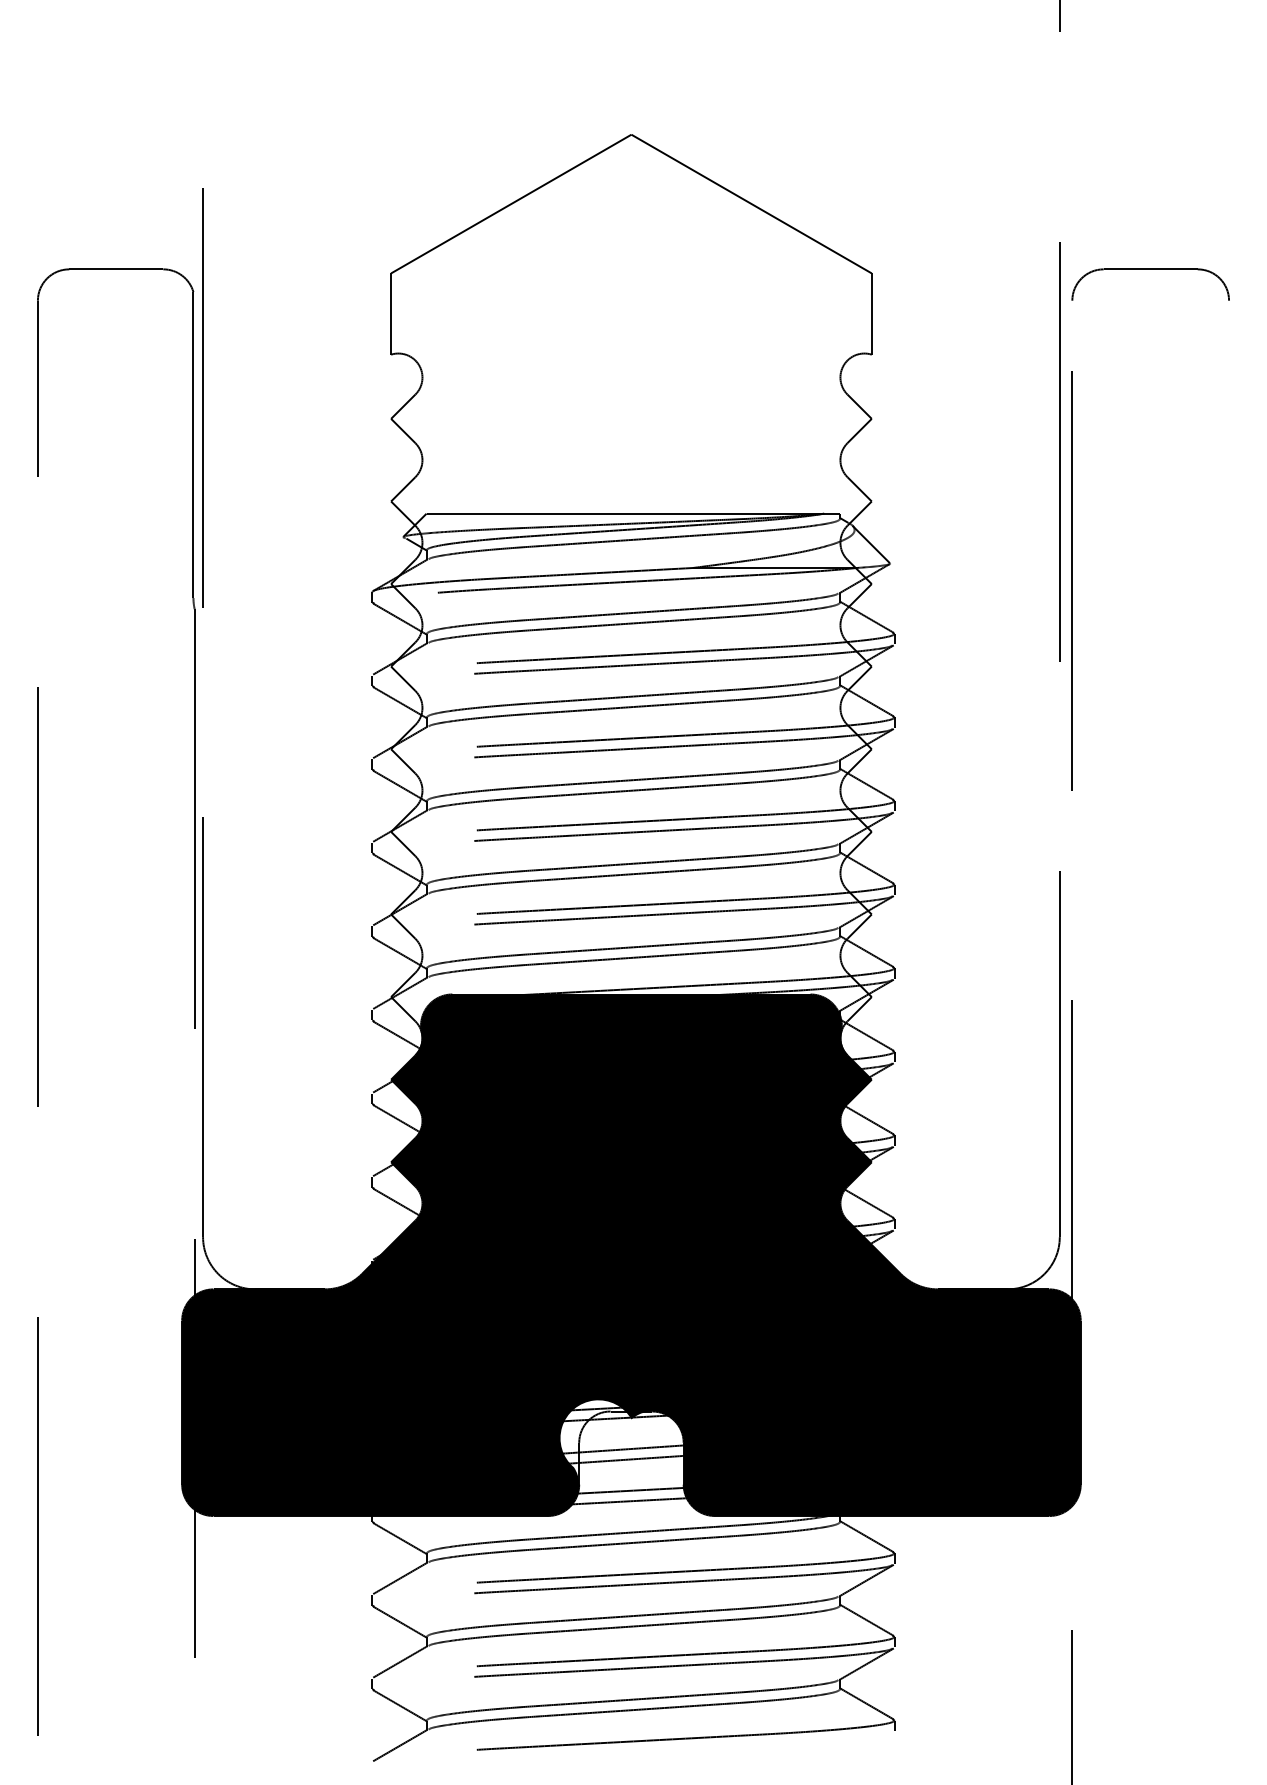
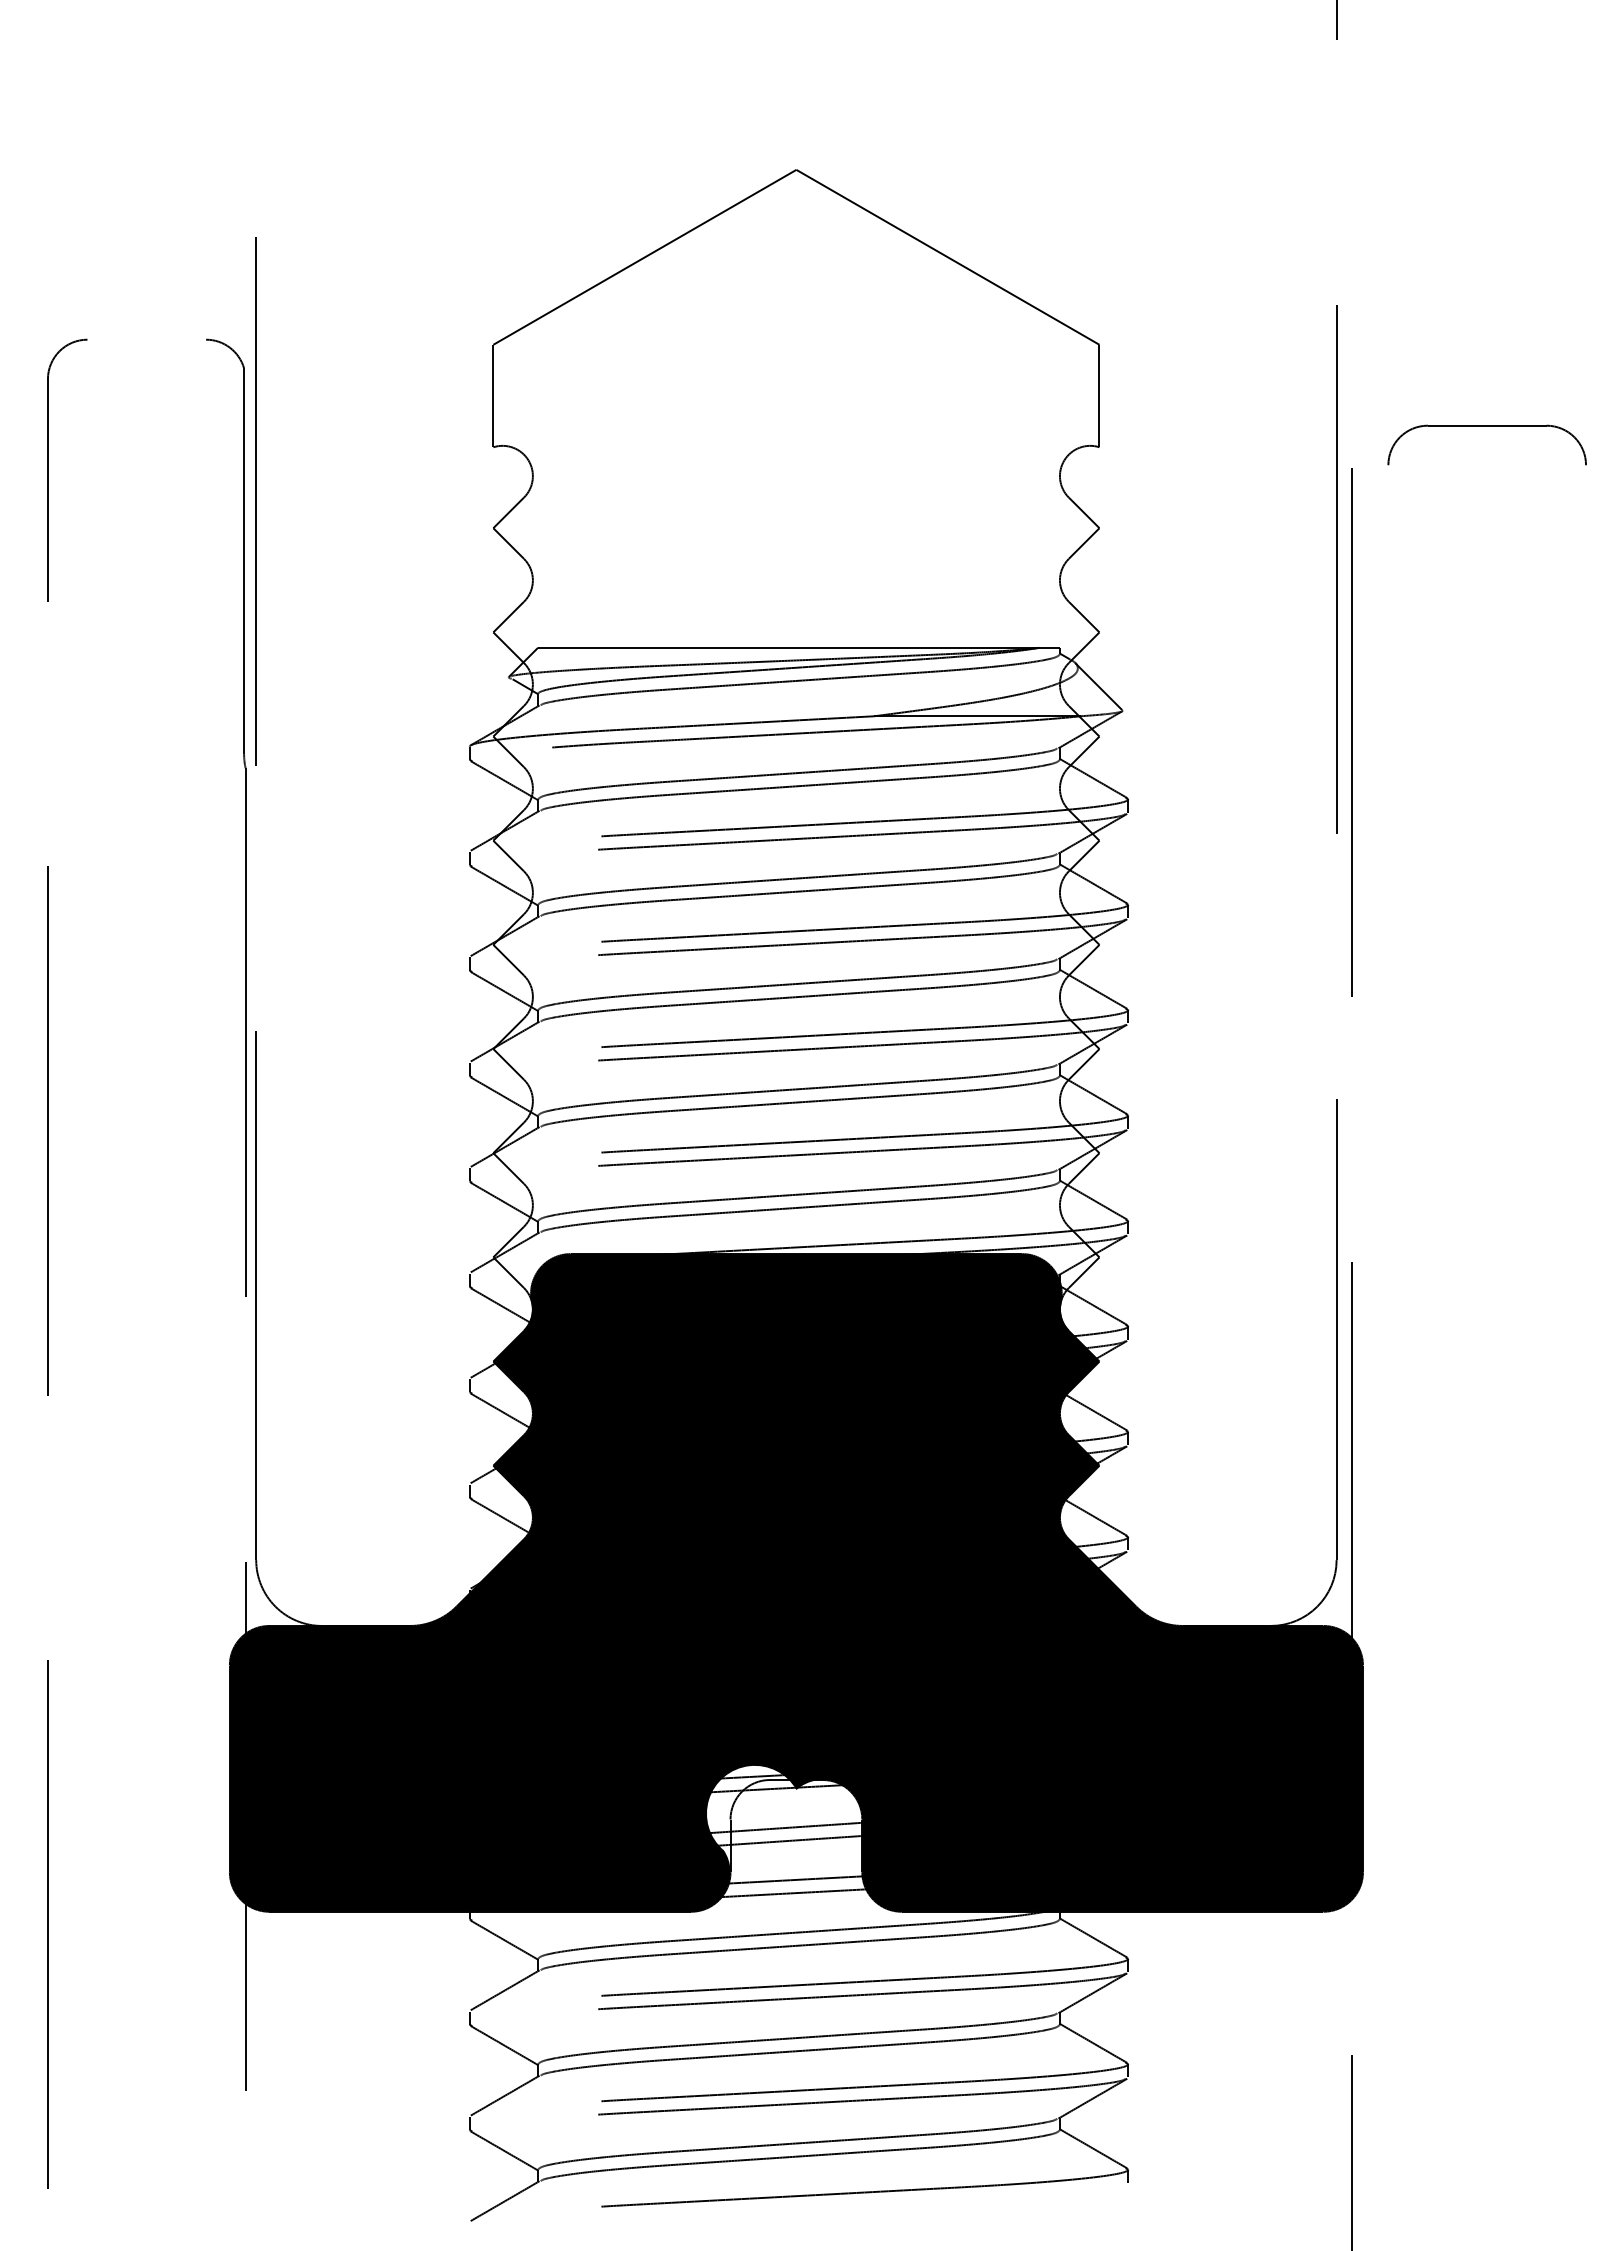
line: (116, 269) -> (146, 339), removed
part: (1150, 269) -> (1486, 426), moved

